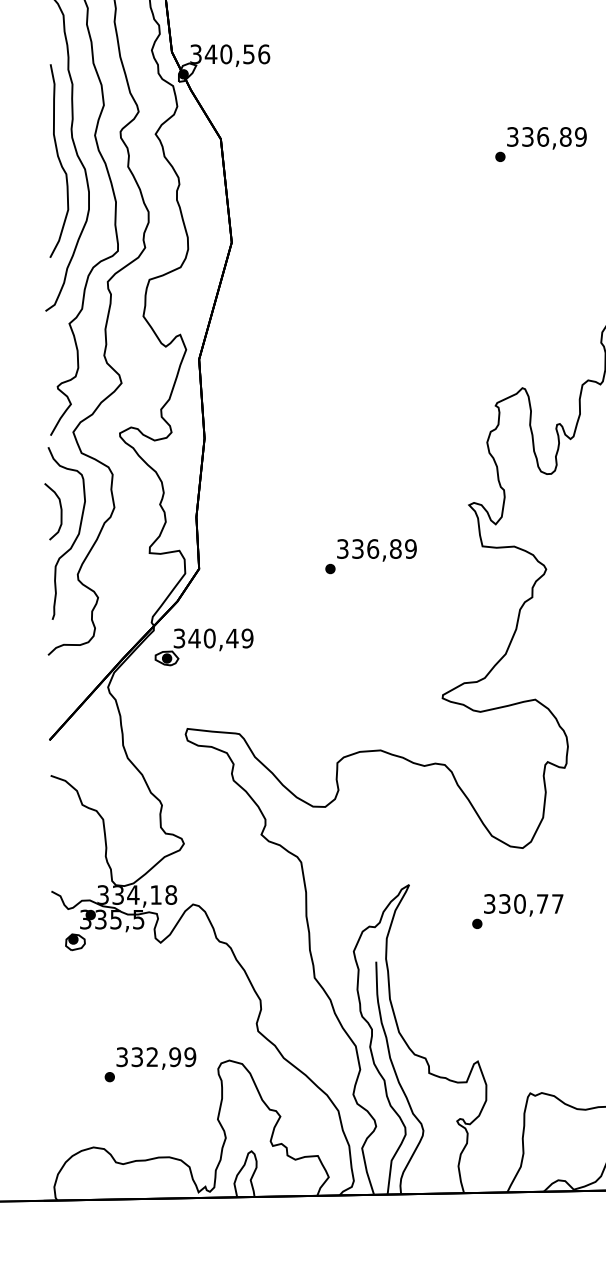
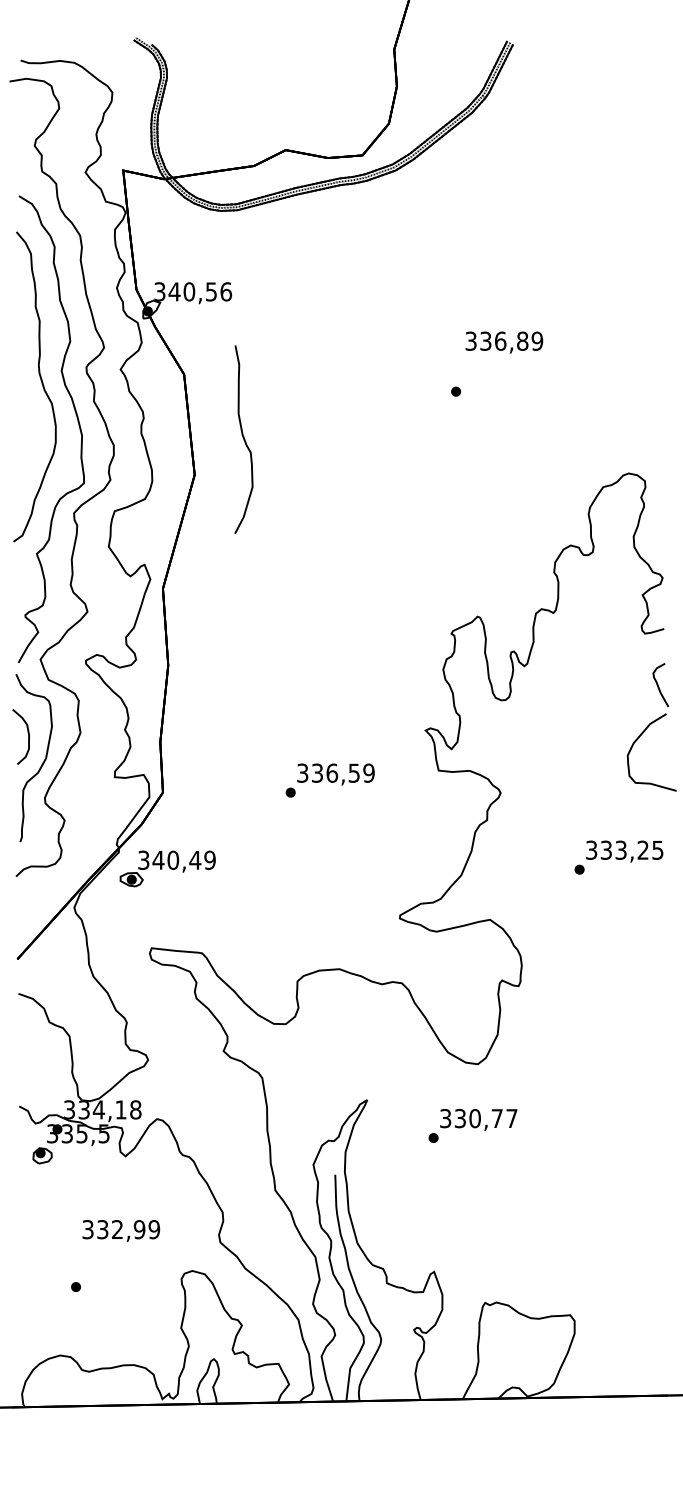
text: (547, 138) -> (504, 342), moved
curve: (58, 160) -> (243, 439), moved
text: (395, 548) -> (354, 772), 336,89 -> 336,59
text: (156, 1058) -> (121, 1230), moved

